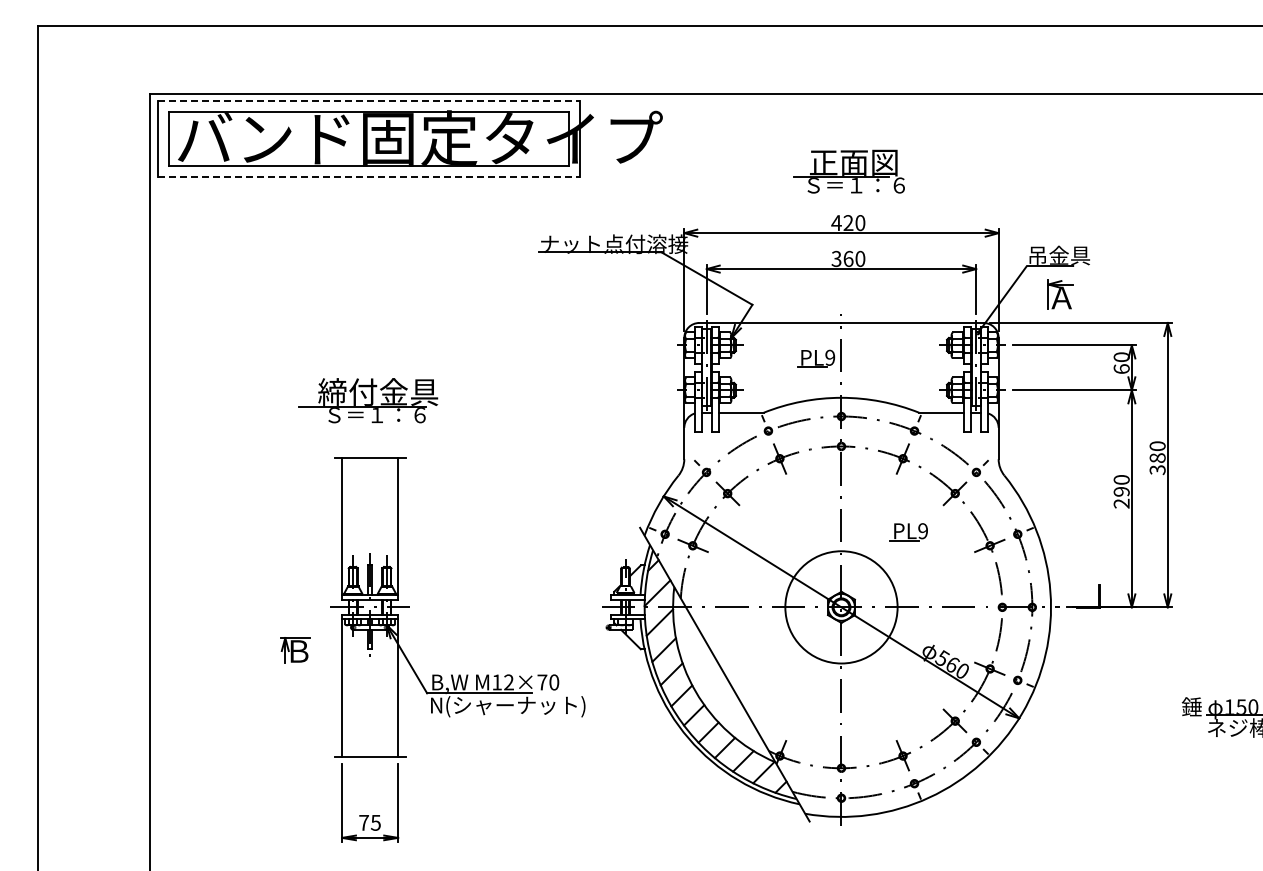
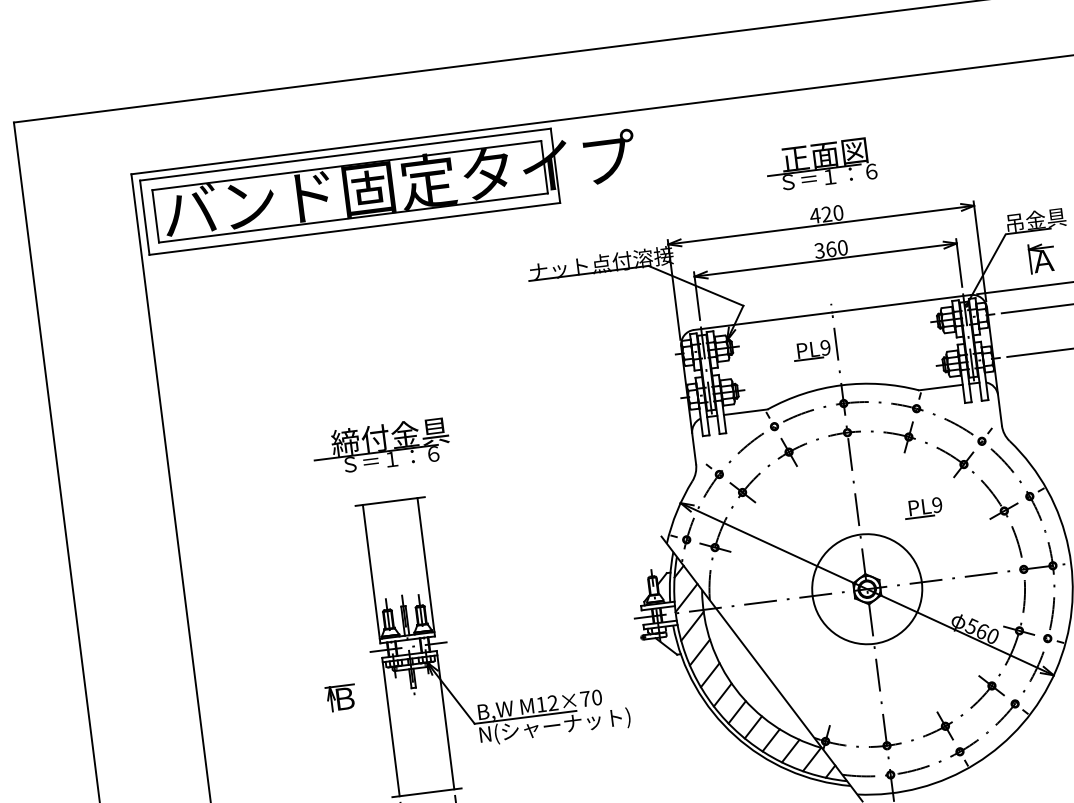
line: (369, 101) -> (345, 155), dashed -> solid
line: (369, 177) -> (355, 228), dashed -> solid

